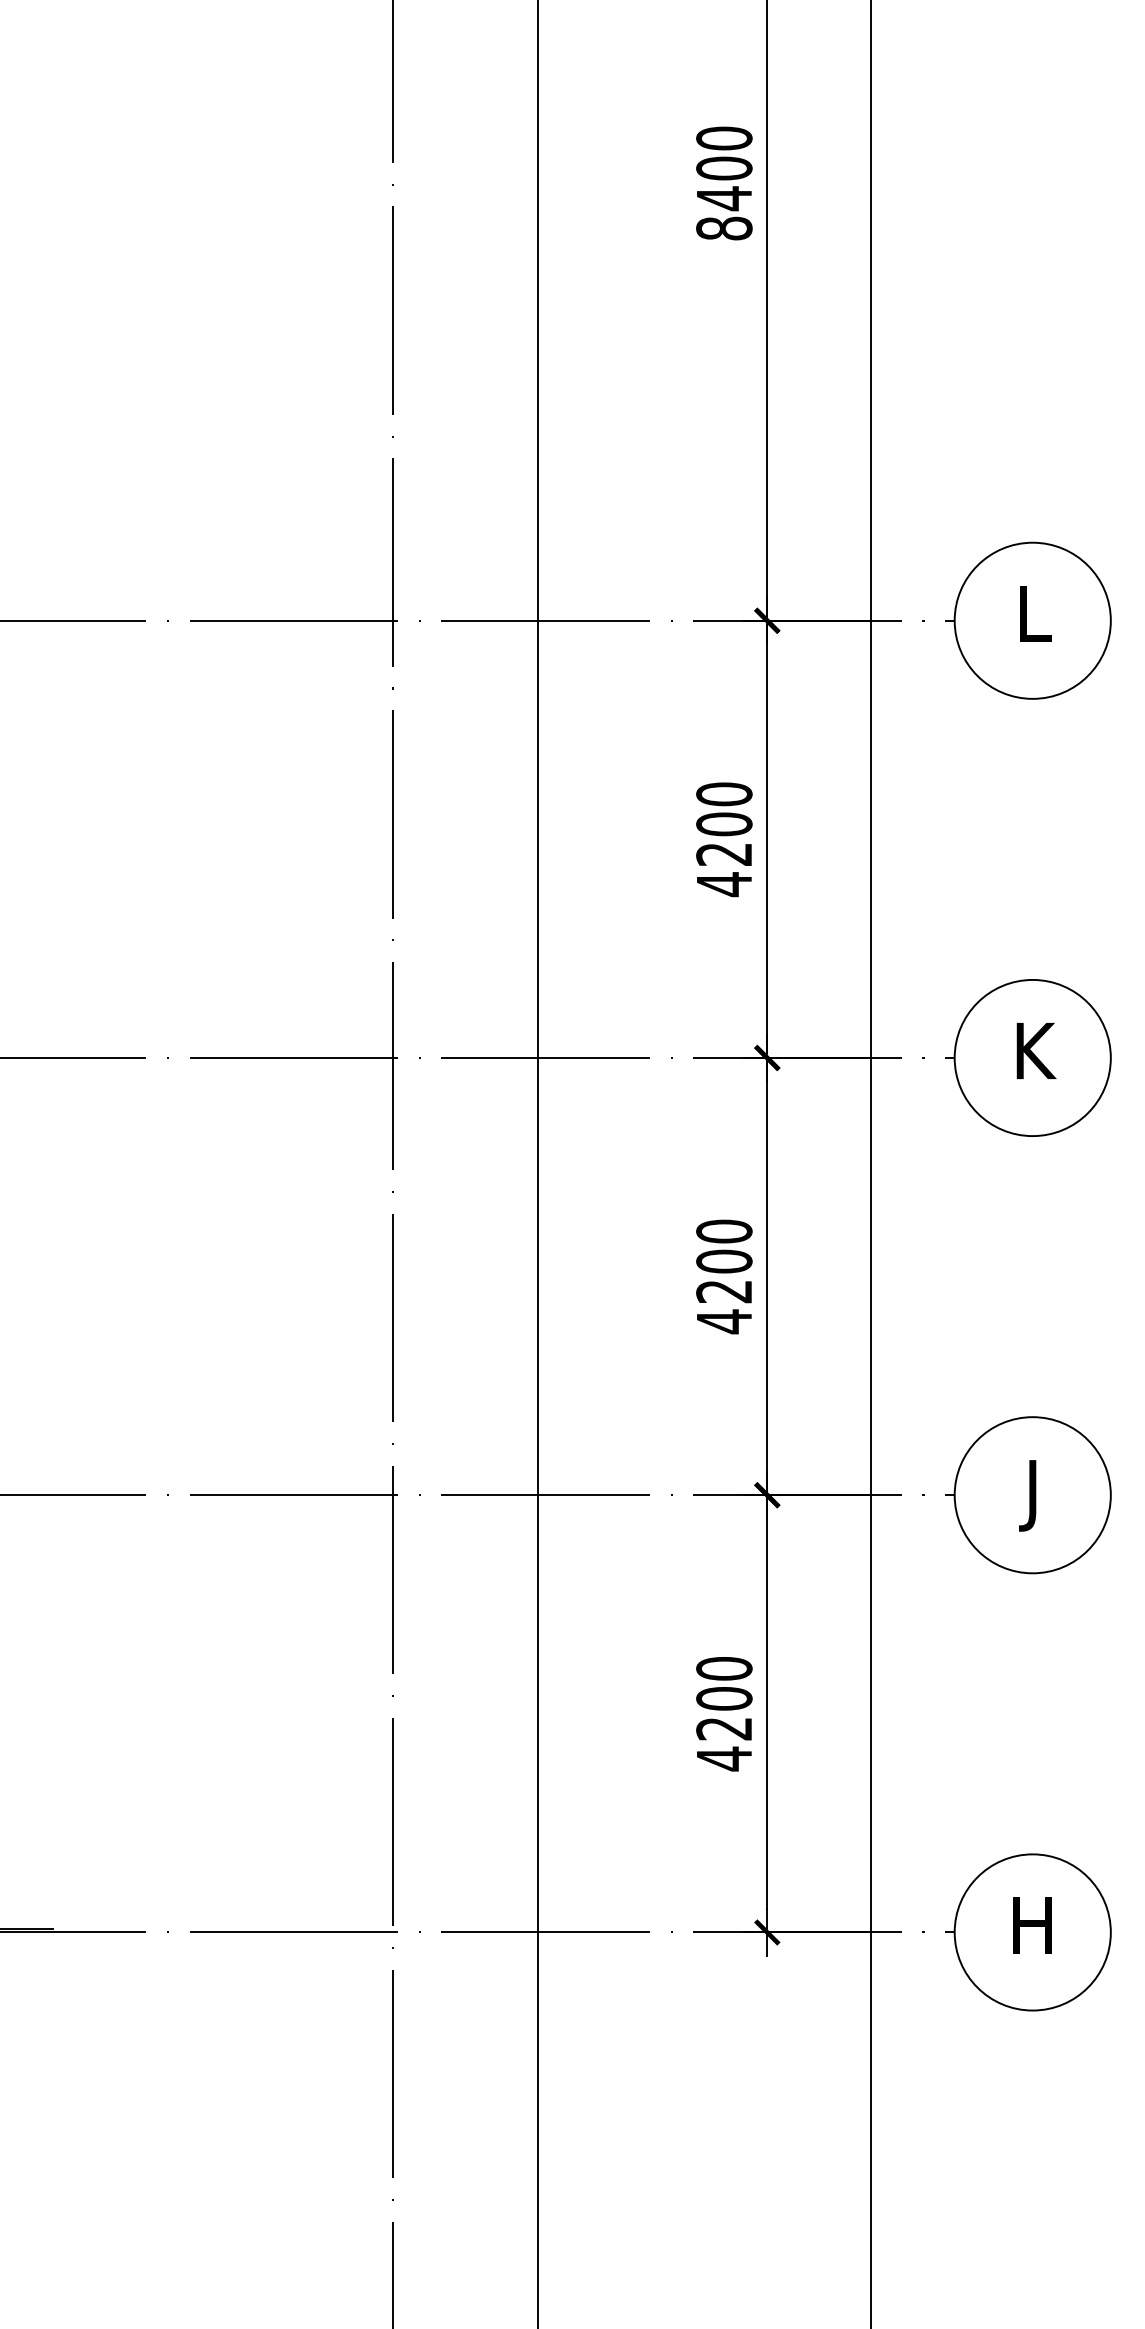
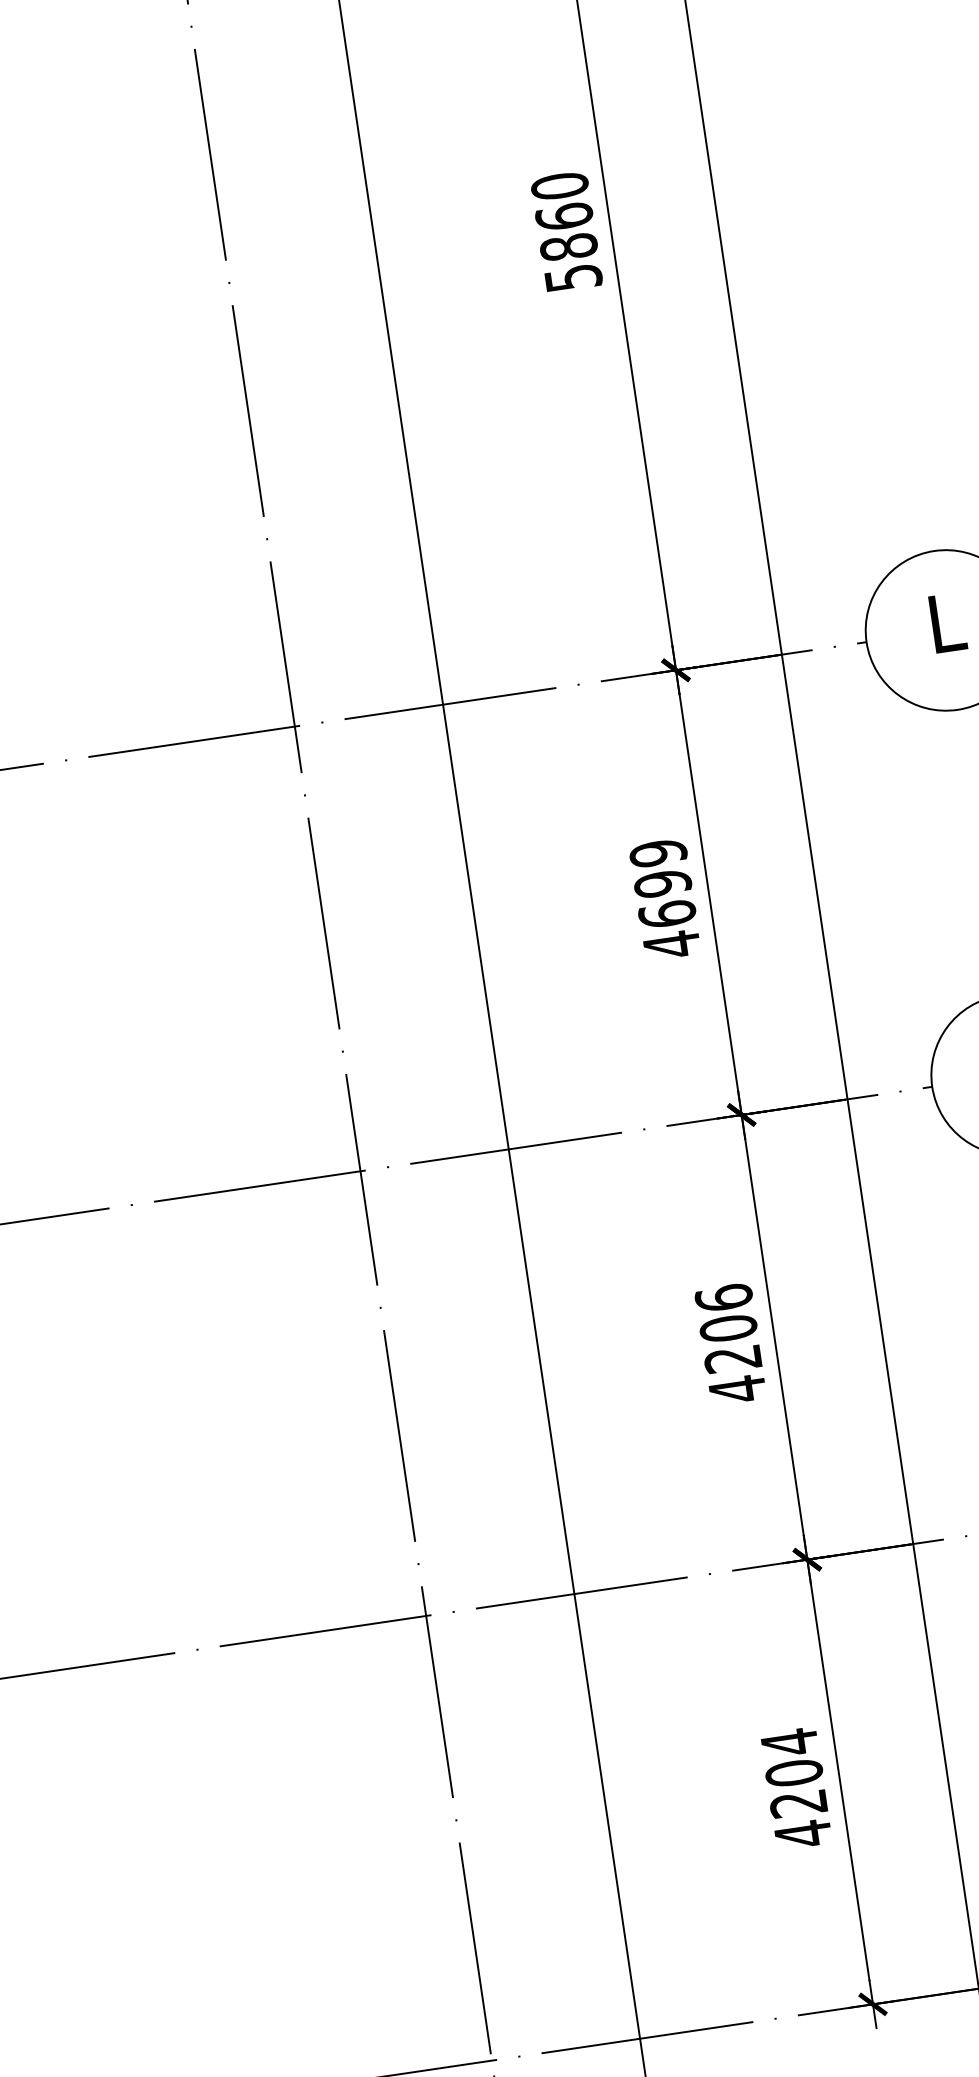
text: (724, 198) -> (569, 247), 8400 -> 5860
text: (724, 824) -> (663, 883), 4200 -> 4699
text: (724, 1231) -> (724, 1297), 4200 -> 4206
text: (724, 1668) -> (789, 1742), 4200 -> 4204

